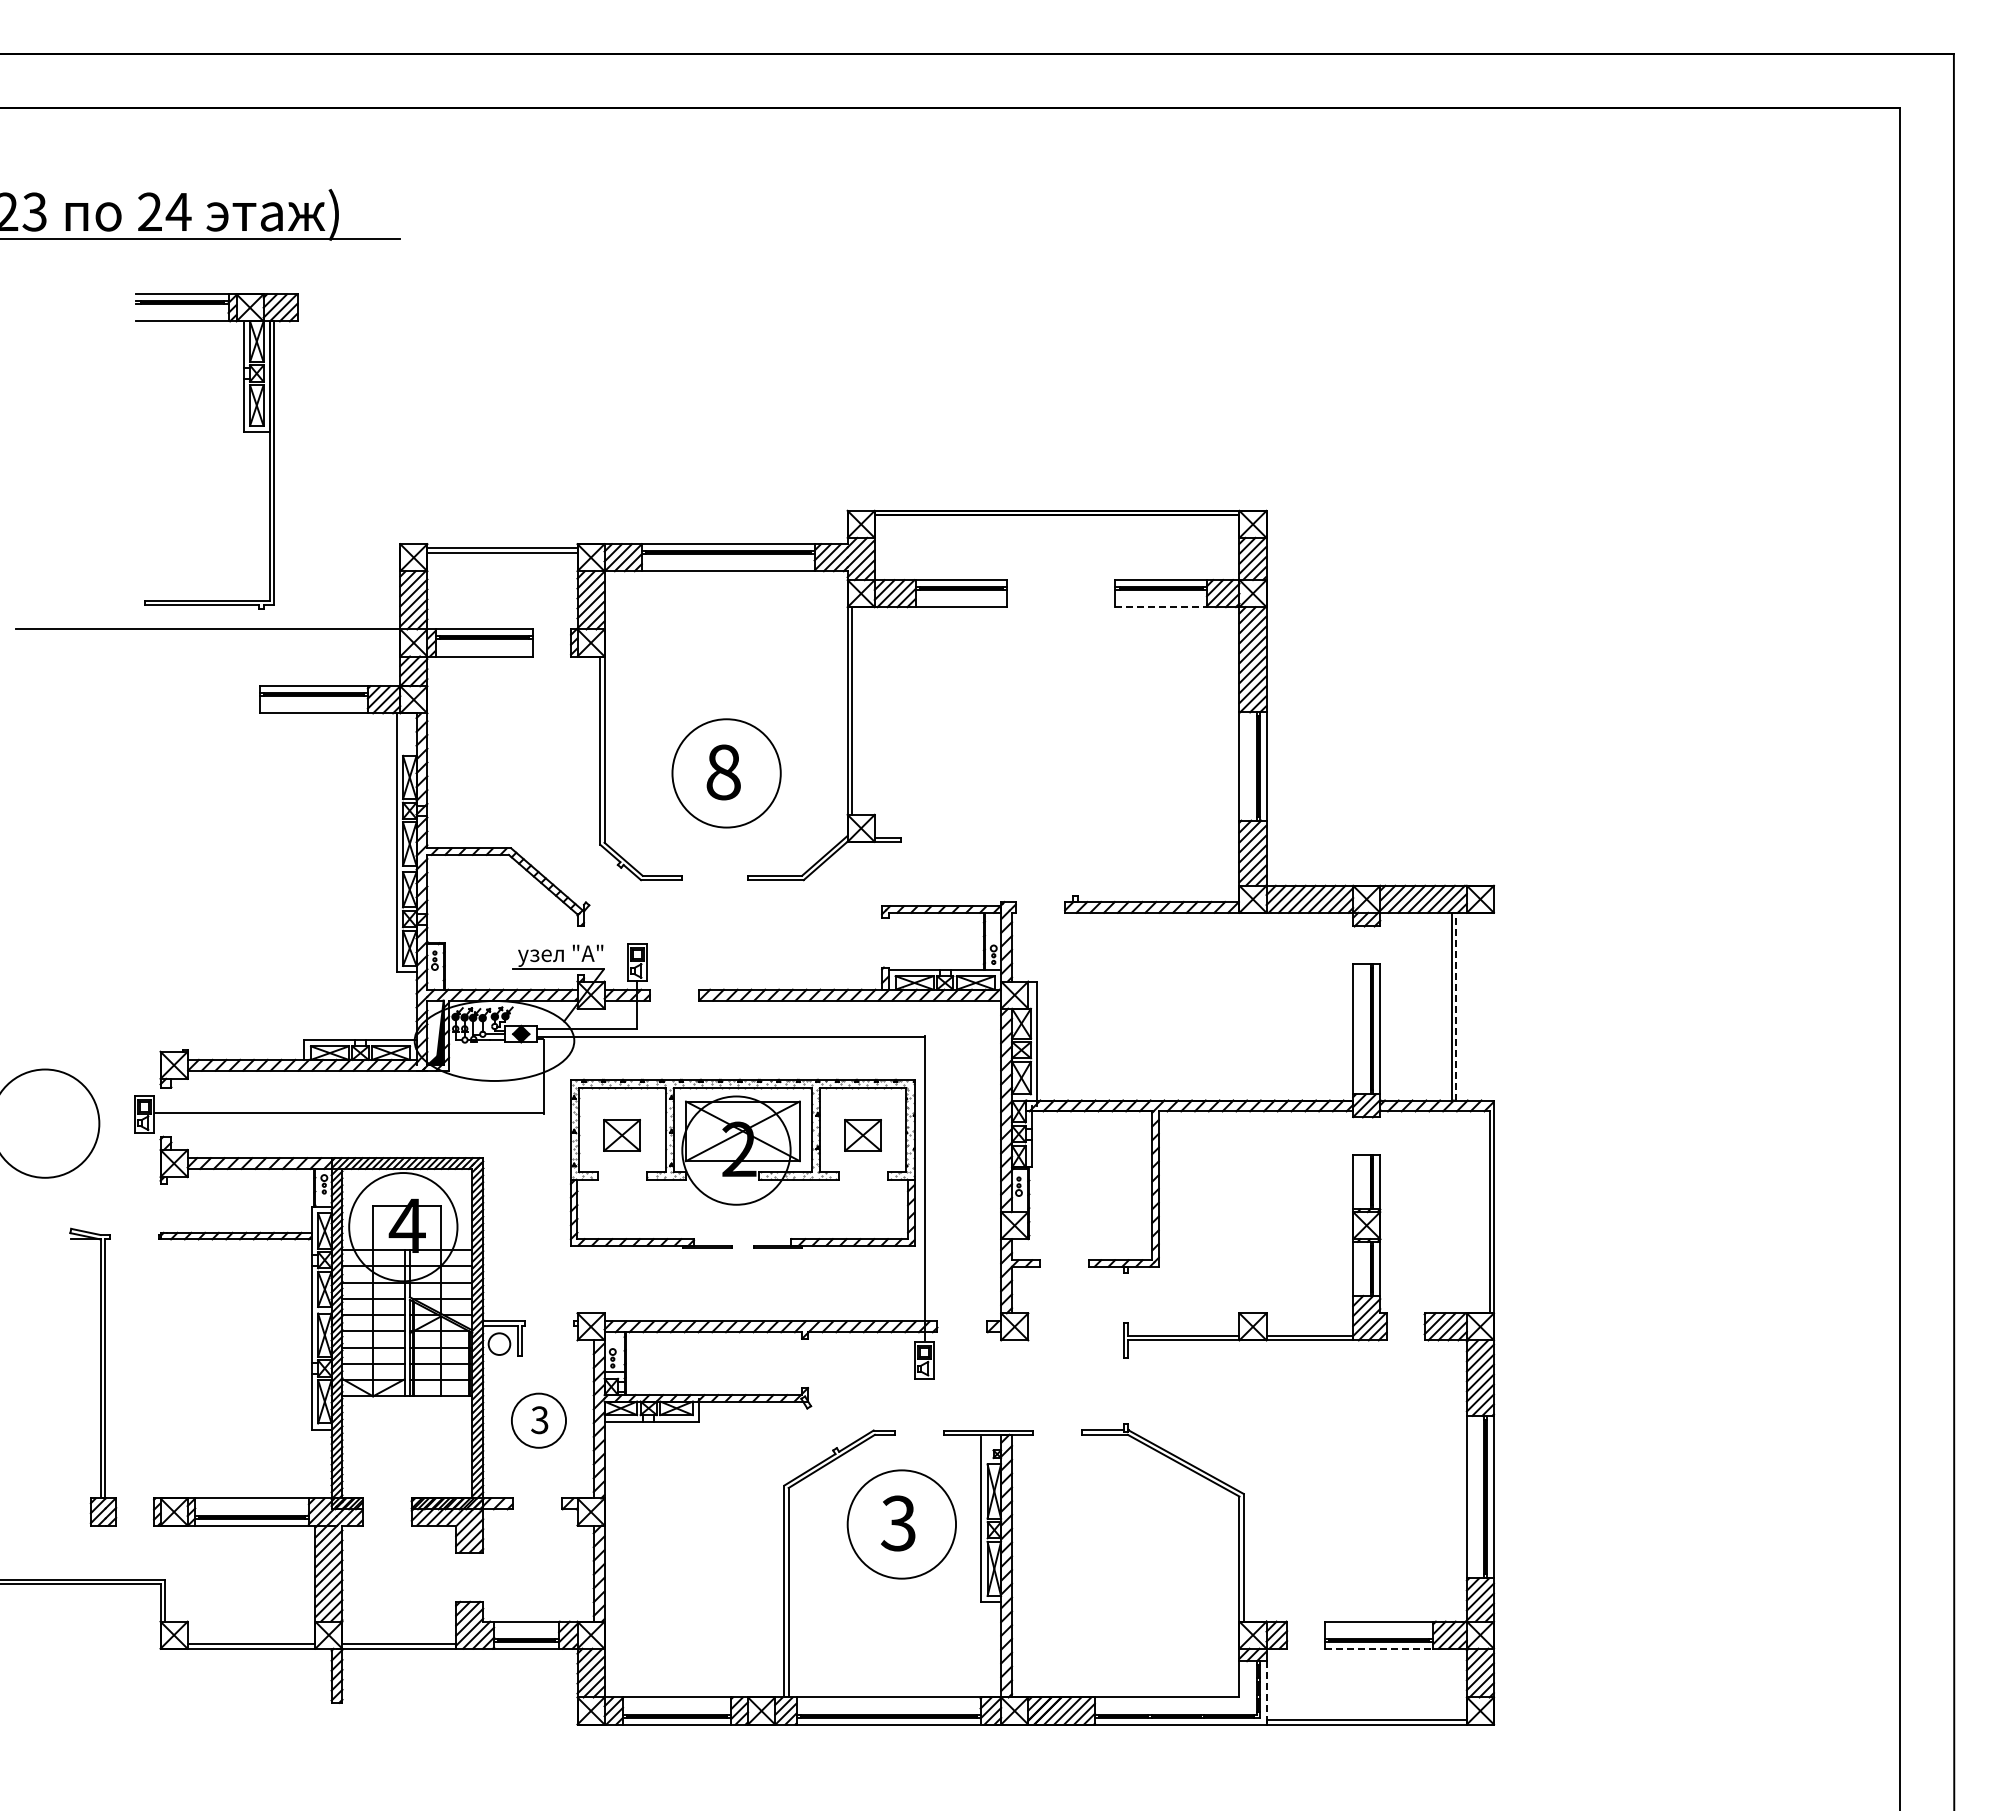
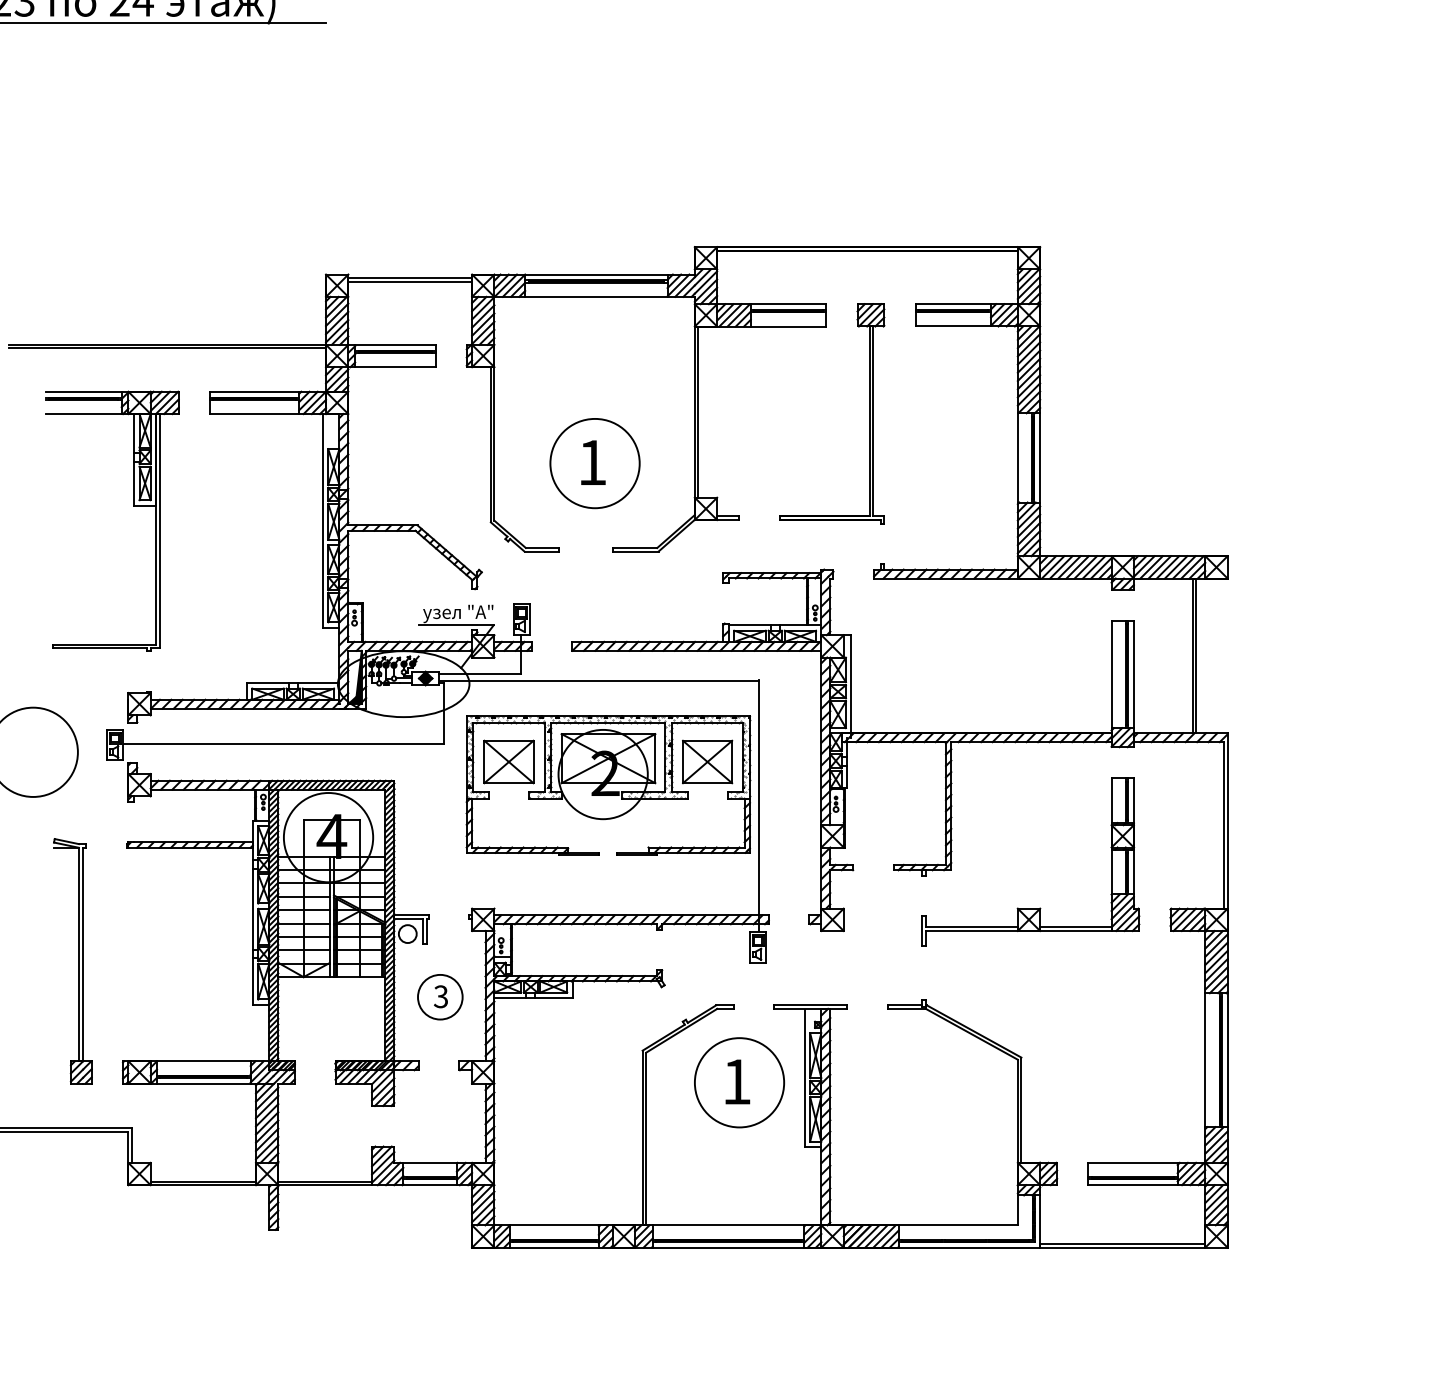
part: (243, 432) -> (134, 505), moved
line: (1161, 607) -> (953, 326), dashed -> solid
line: (208, 633) -> (167, 348), added
part: (1059, 712) -> (869, 413), added
text: (723, 772) -> (592, 462), 8 -> 1
line: (1456, 1006) -> (1196, 655), dashed -> solid
part: (621, 1135) -> (508, 762), size x1.67
part: (862, 1135) -> (707, 762), size x1.67
text: (898, 1523) -> (736, 1081), 3 -> 1
line: (1379, 1648) -> (1133, 1184), dashed -> solid
line: (1266, 1692) -> (1040, 1221), dashed -> solid

